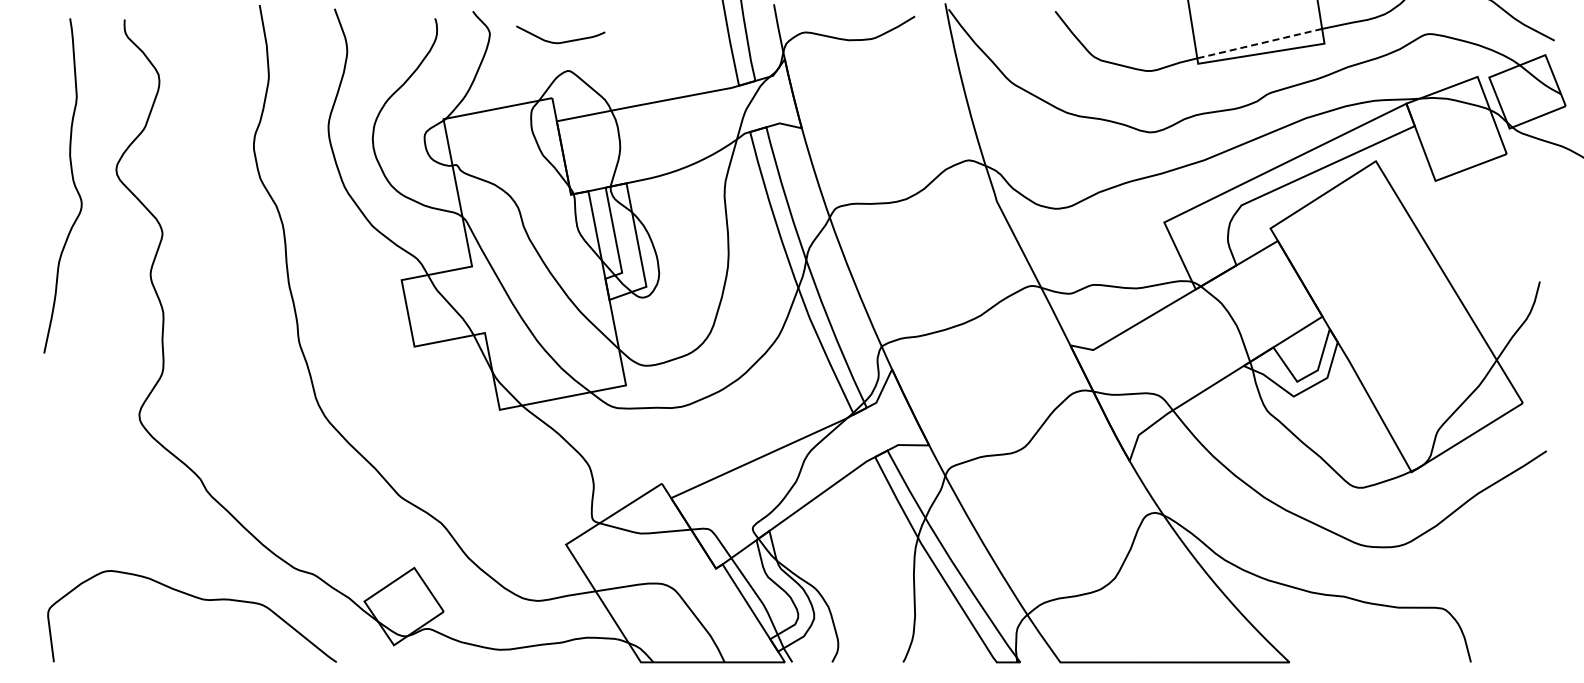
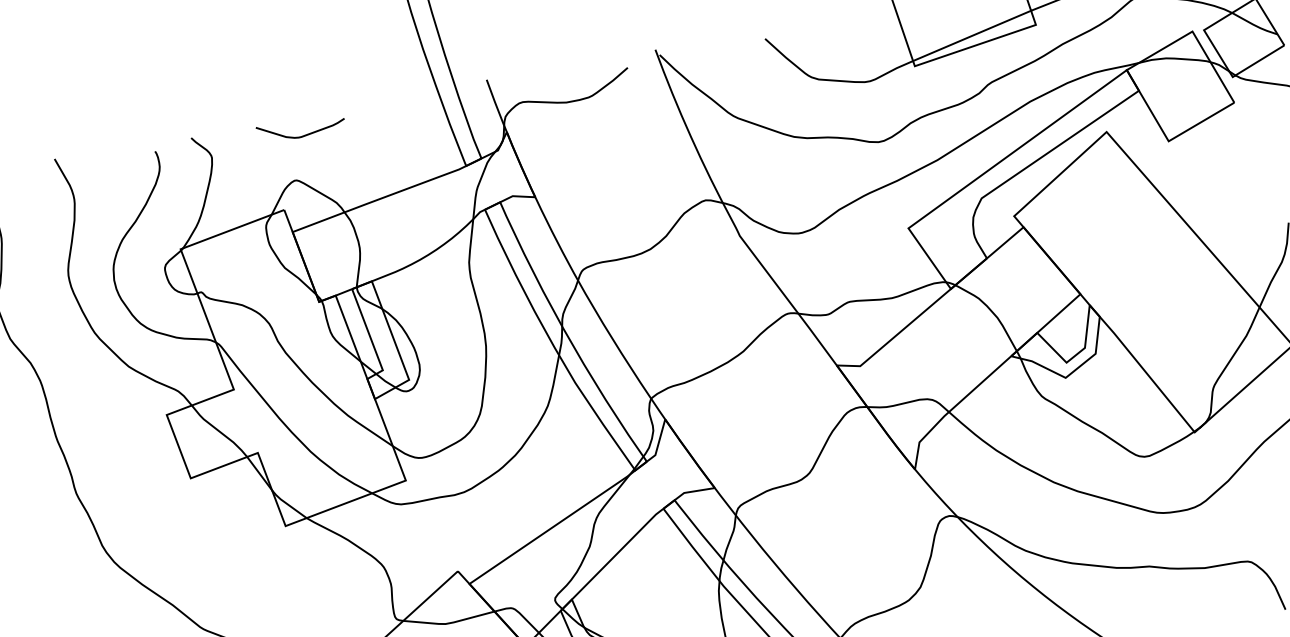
curve: (561, 41) -> (302, 135), moved
line: (1259, 43) -> (971, 35), dashed -> solid

